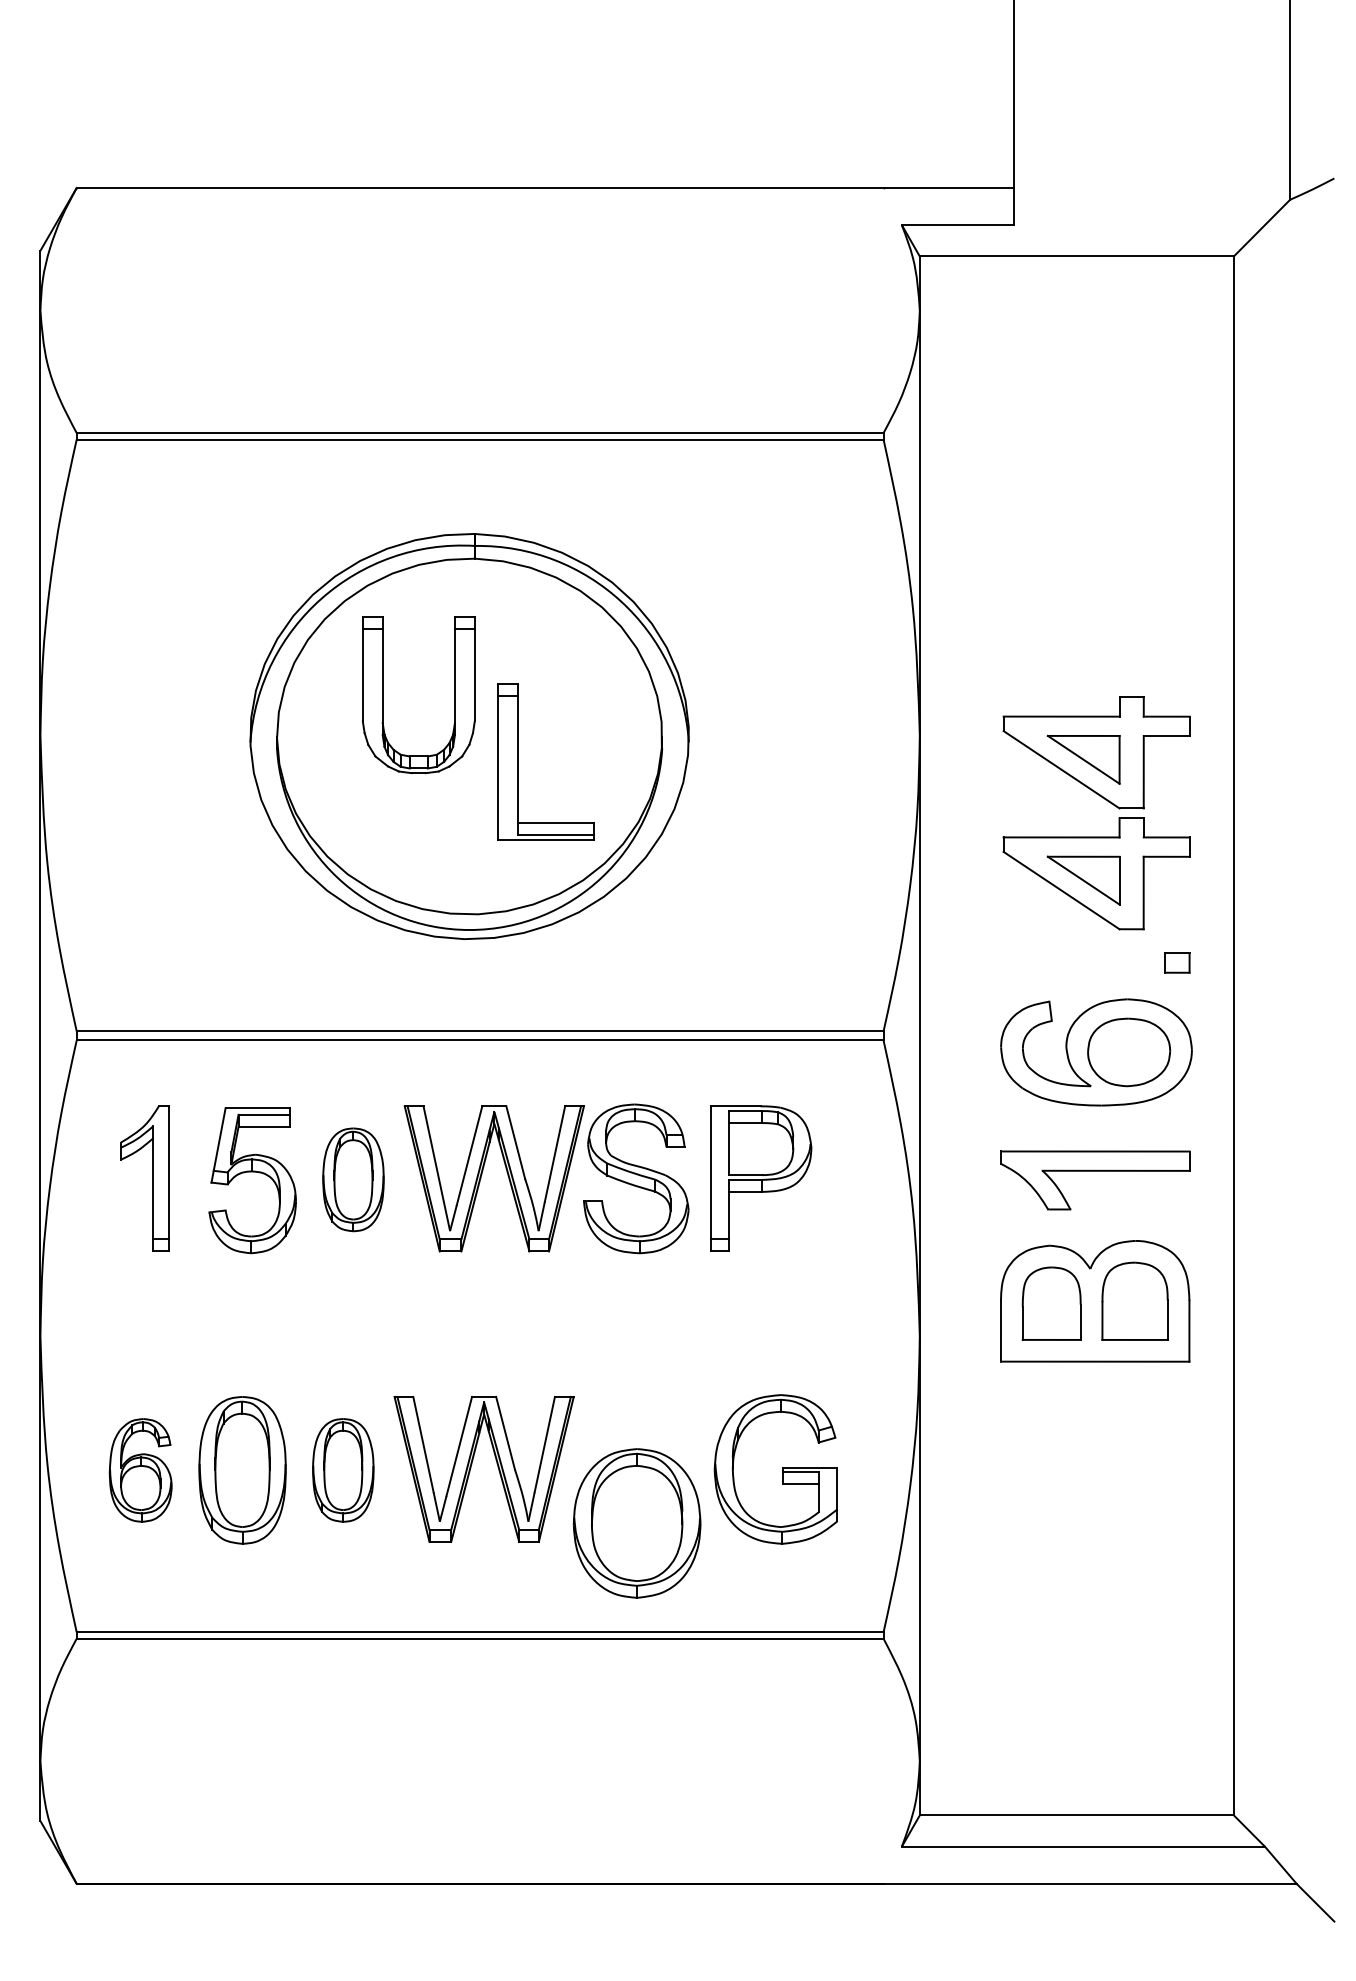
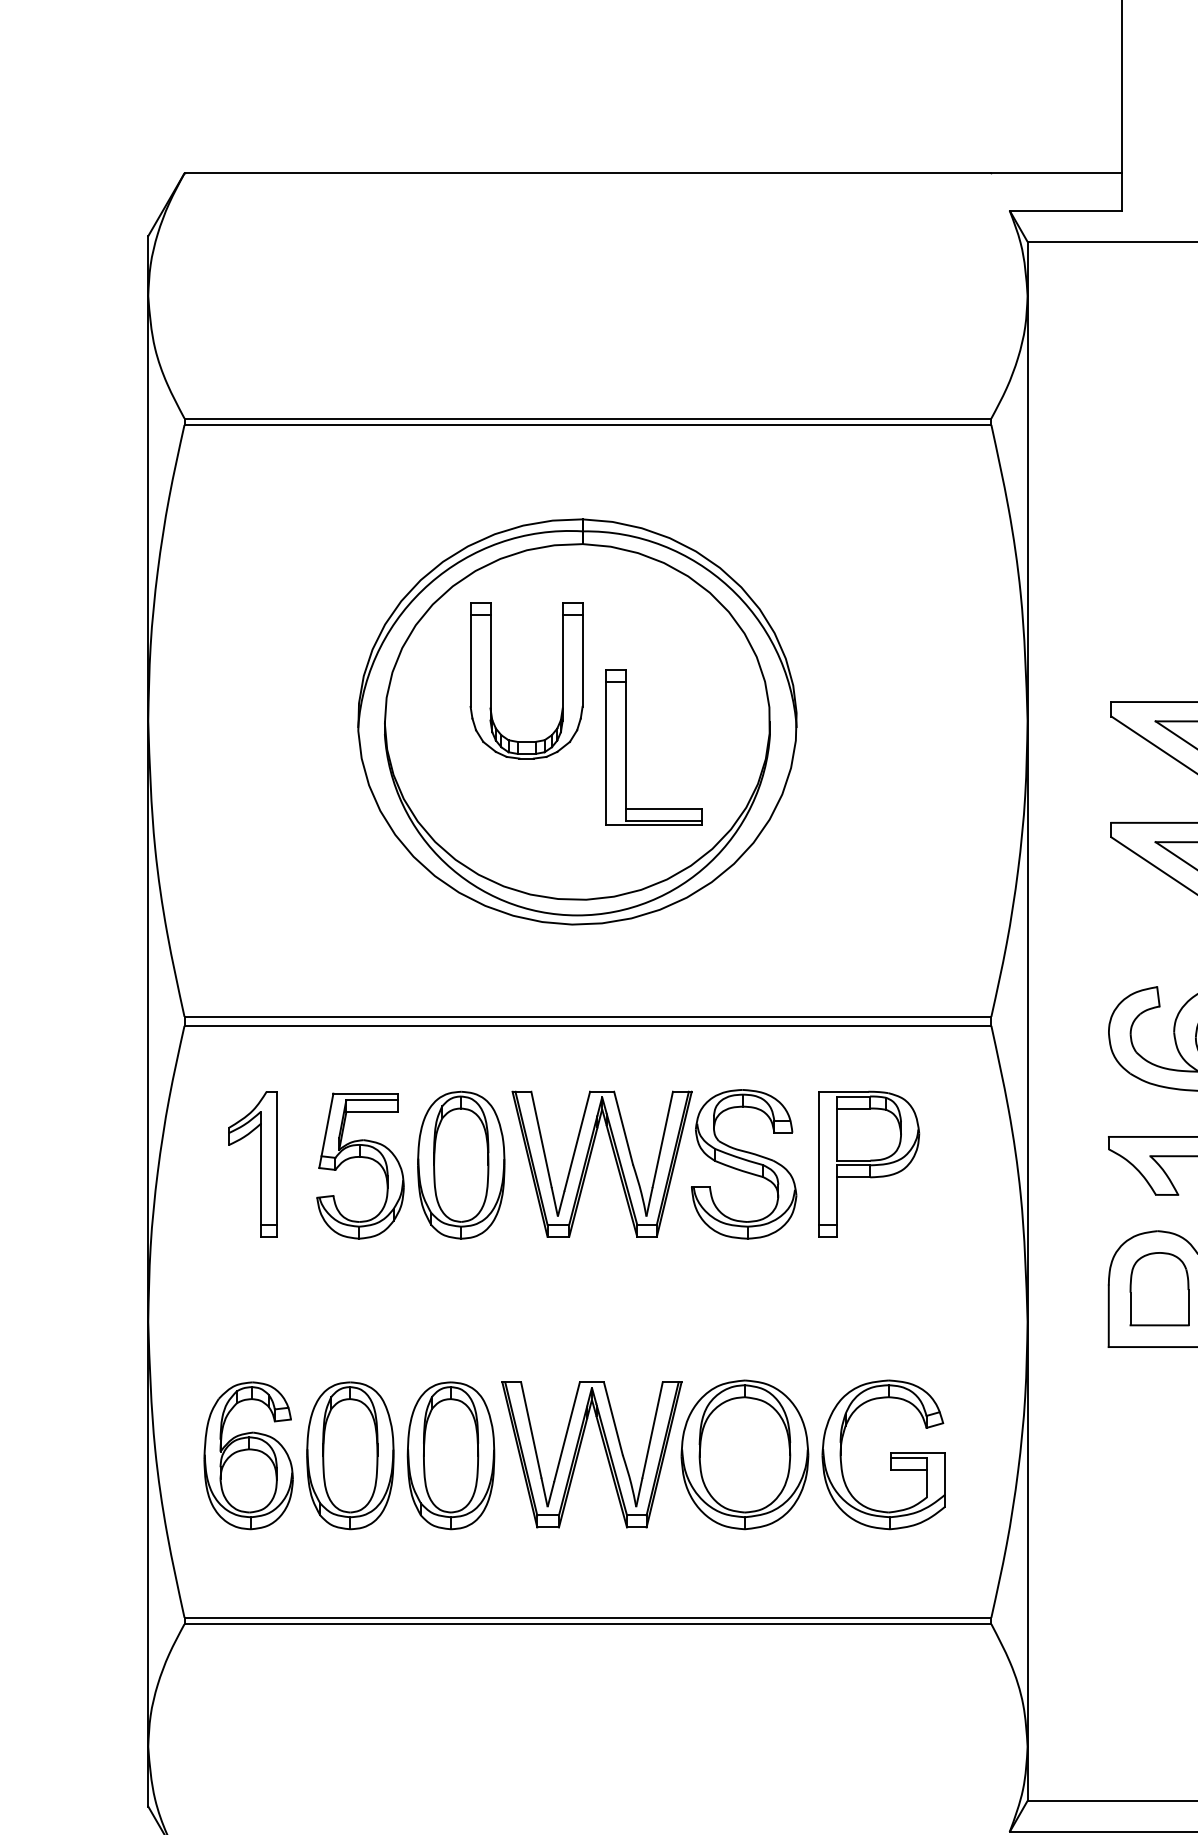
part: (353, 1179) -> (461, 1164), size x1.43
part: (140, 1470) -> (248, 1455), size x1.43
part: (343, 1470) -> (451, 1455), size x1.43
part: (636, 1523) -> (744, 1454), moved

